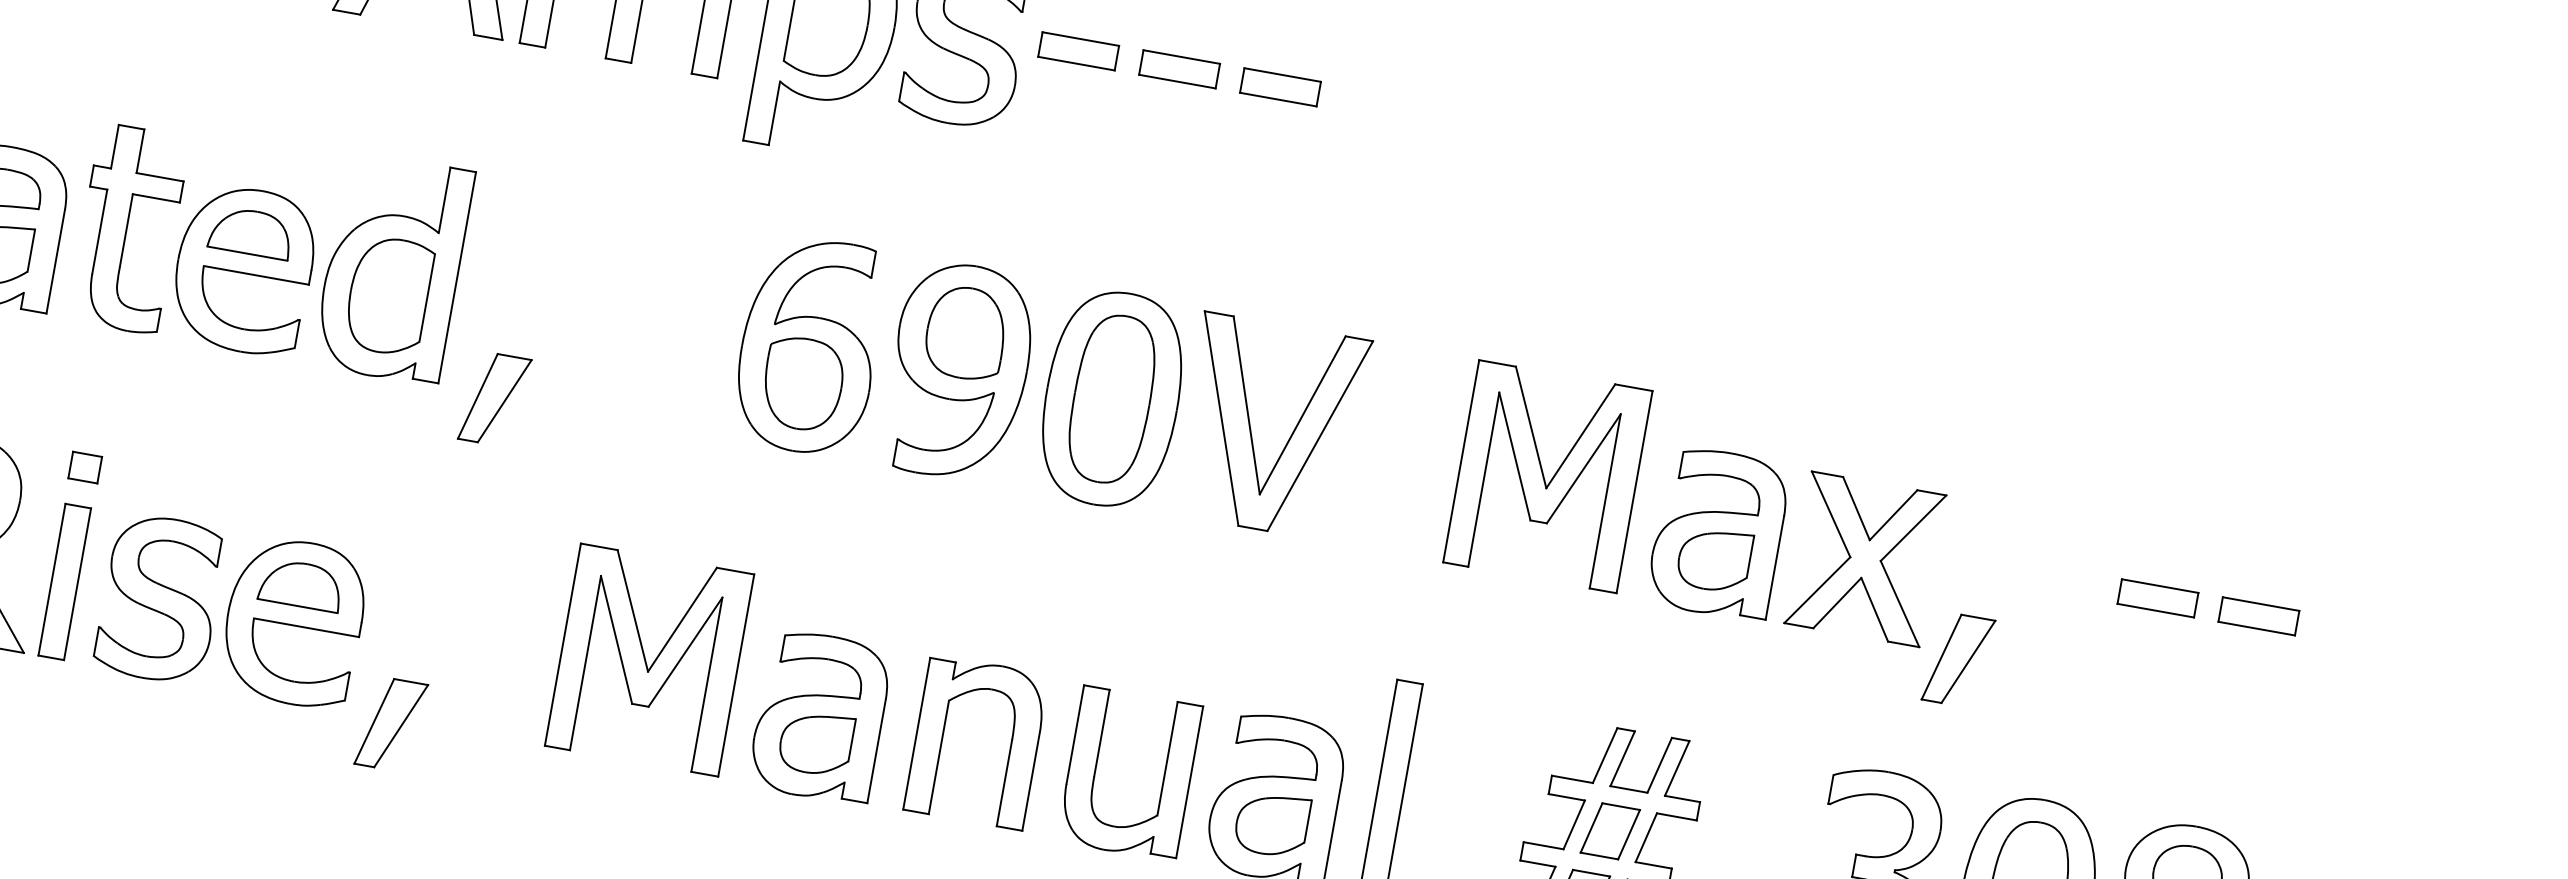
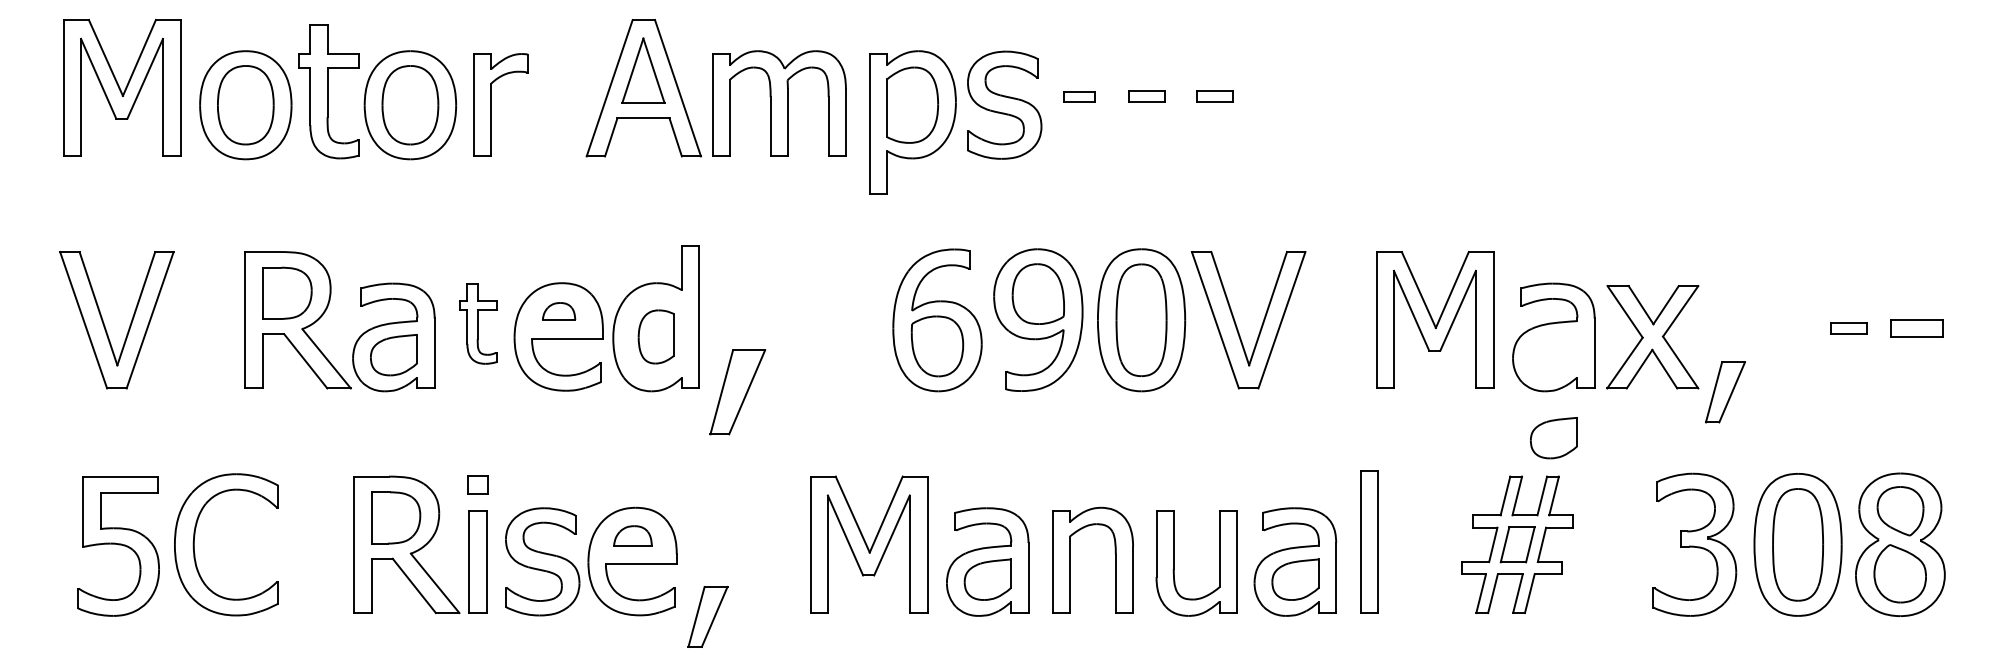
part: (1077, 50) -> (1078, 96), size x0.6
part: (1178, 68) -> (1146, 96), size x0.7
part: (1280, 87) -> (1215, 96), size x0.7
part: (128, 228) -> (478, 323), size x0.6
part: (250, 232) -> (558, 311), size x0.6
part: (388, 295) -> (656, 336), size x0.7
part: (494, 399) -> (737, 392), size x1.4
part: (1713, 560) -> (1553, 438), moved
part: (300, 583) -> (632, 535), size x0.7
part: (2157, 597) -> (1848, 328), size x0.7

